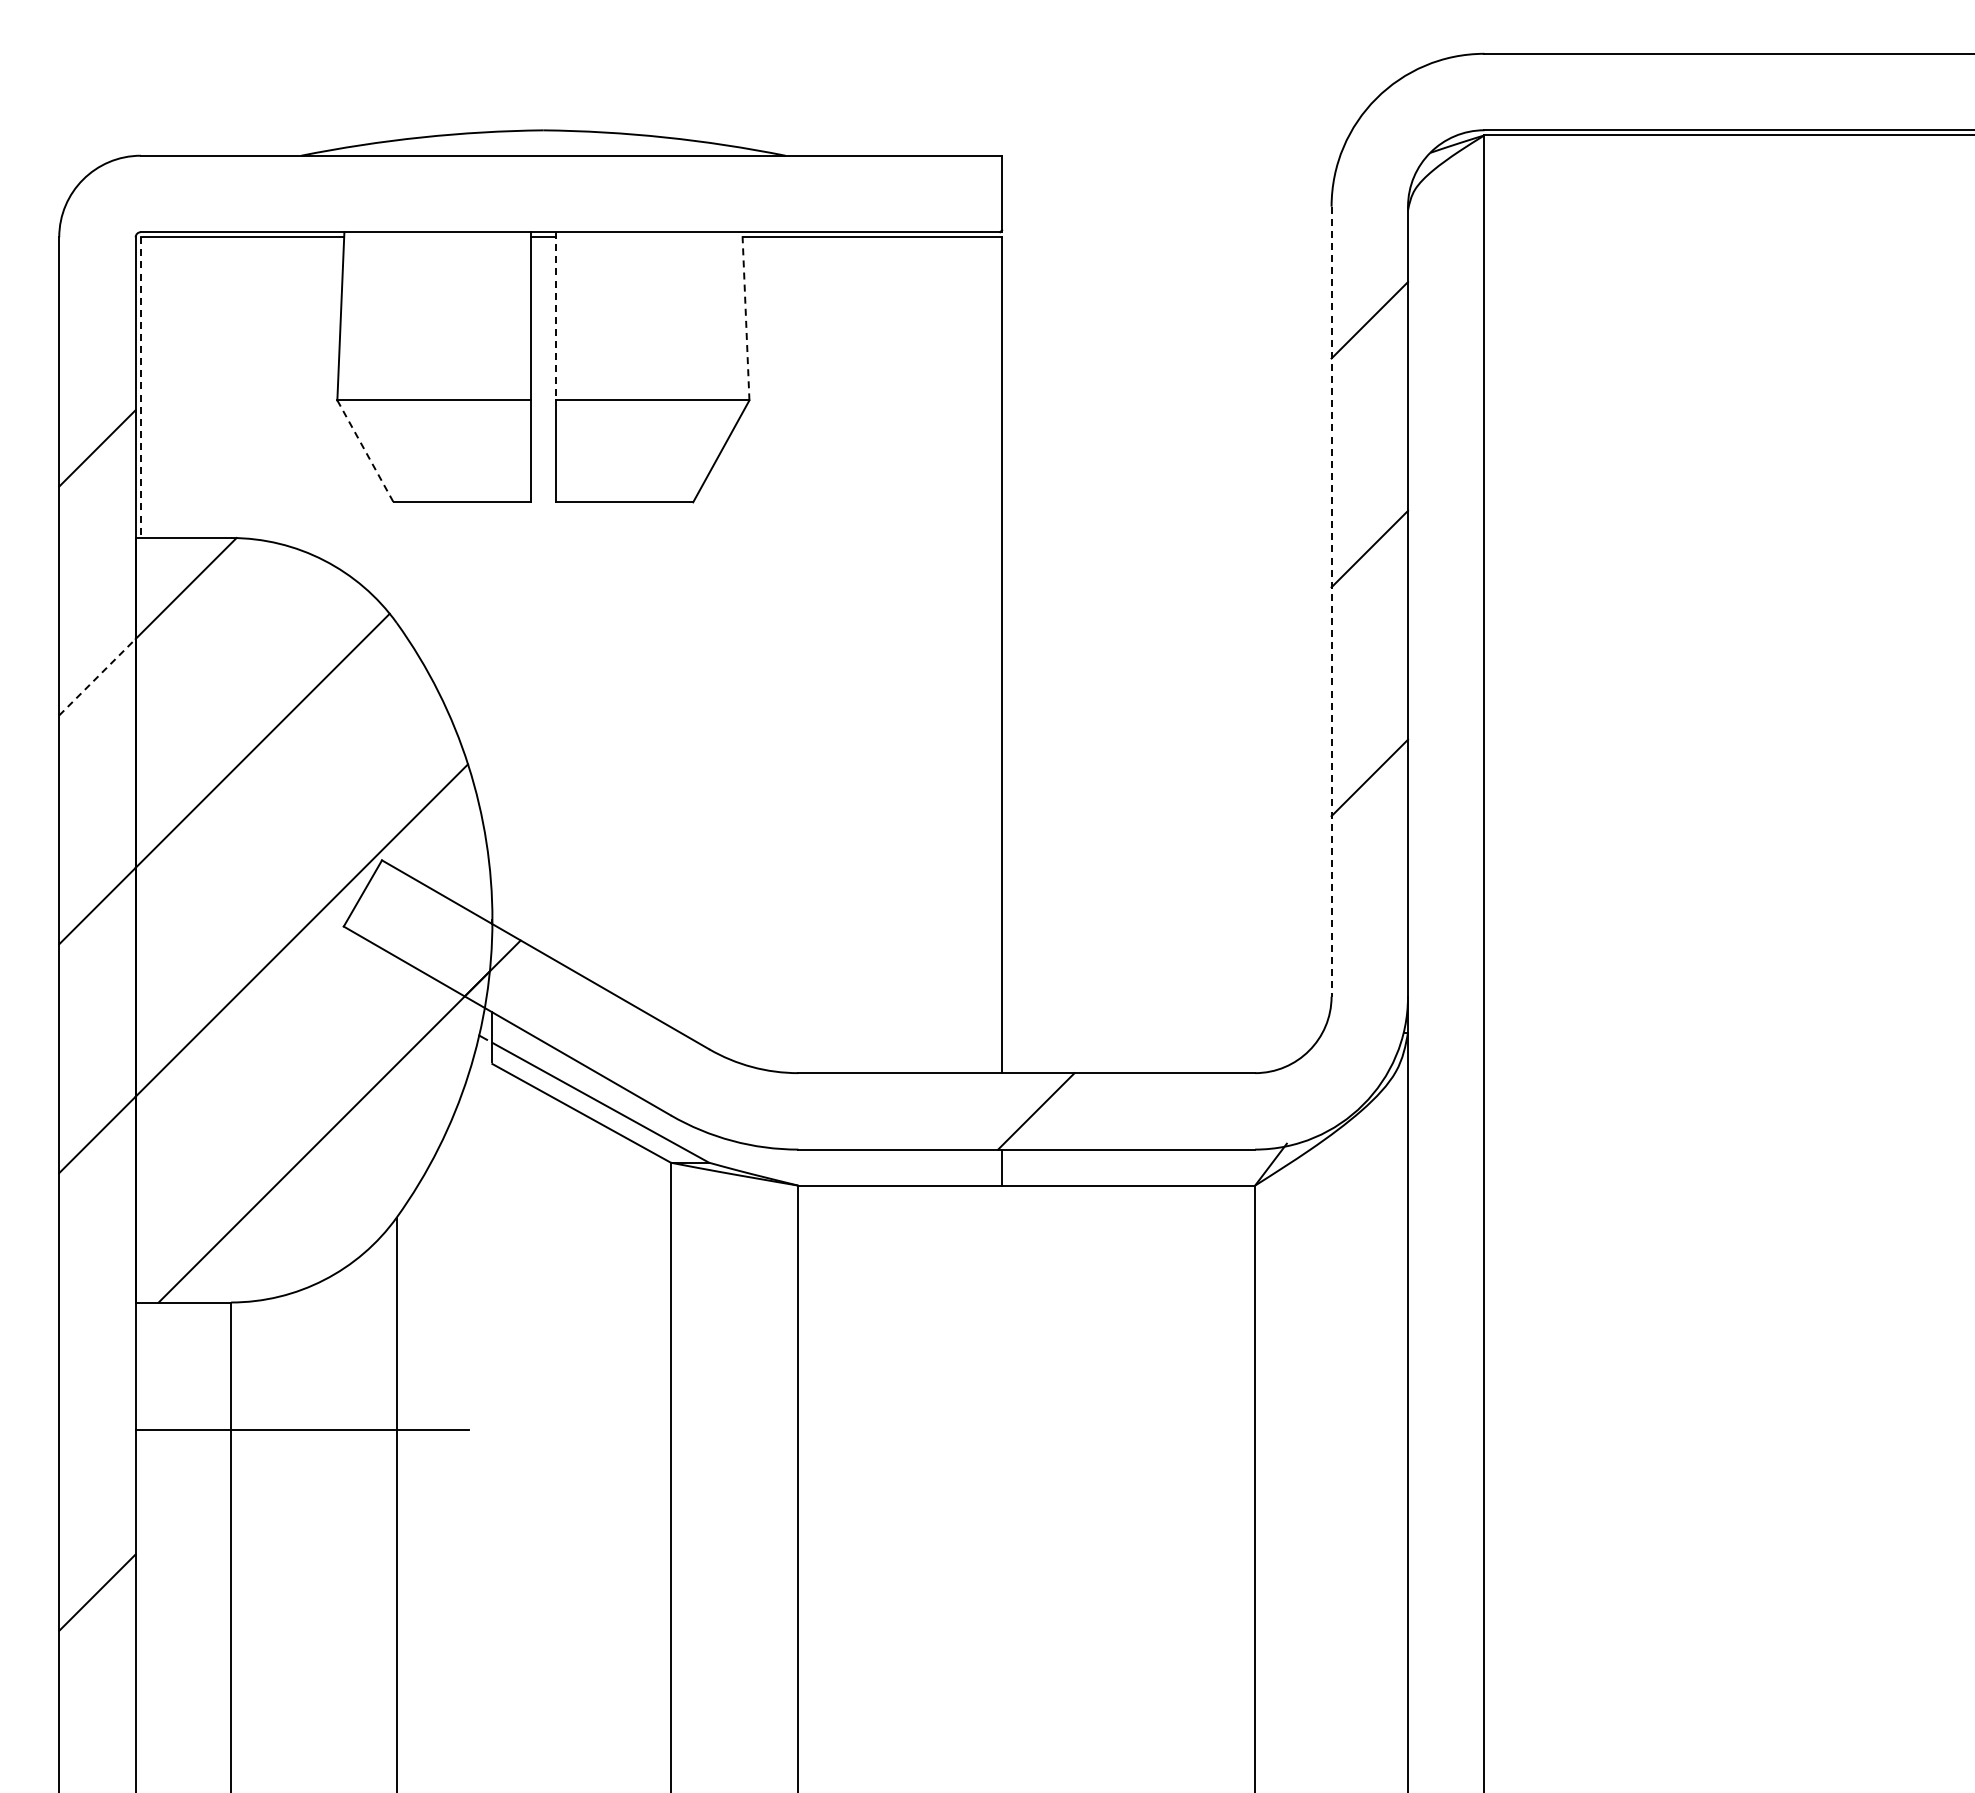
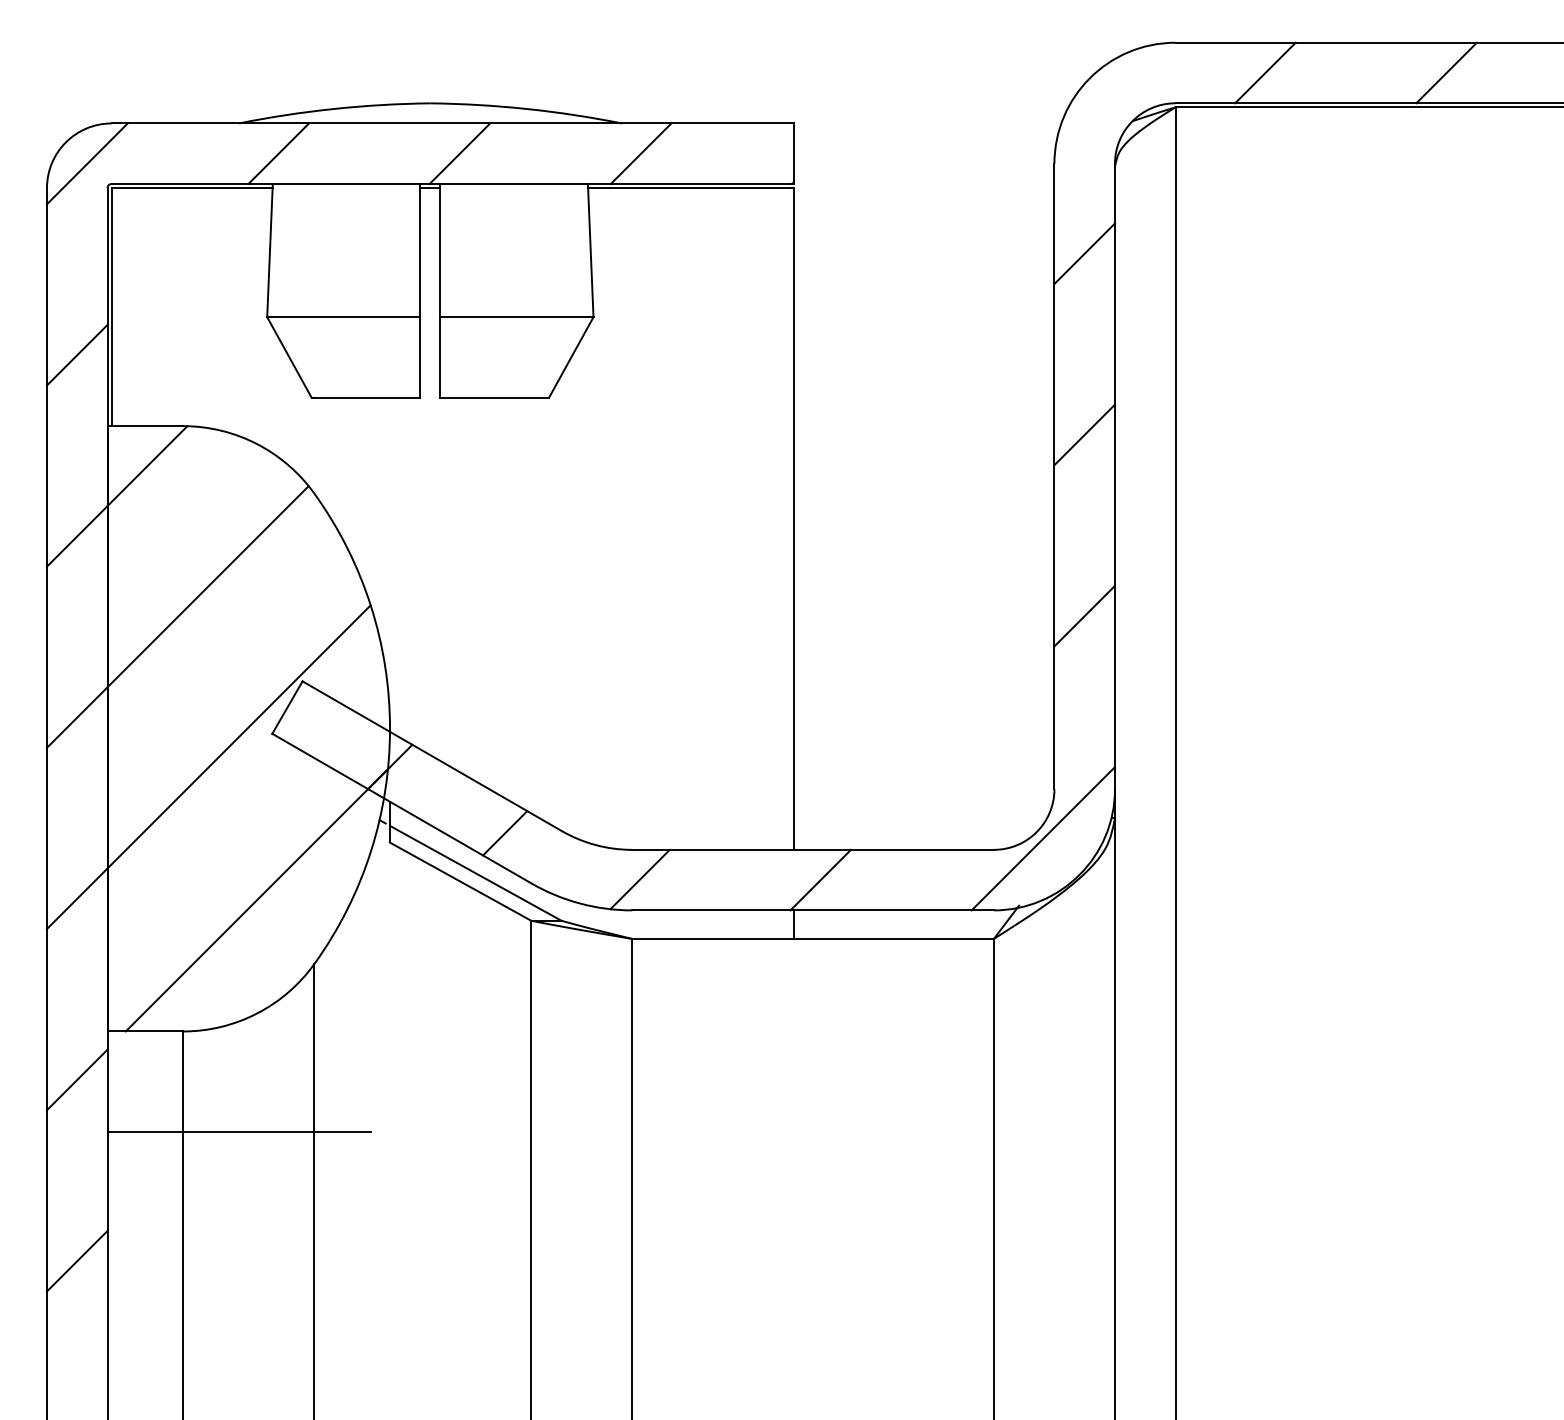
line: (1597, 91) -> (1264, 72), added
line: (1826, 91) -> (1446, 72), added
line: (351, 193) -> (278, 153), added
line: (580, 193) -> (459, 153), added
line: (809, 193) -> (641, 153), added
line: (110, 206) -> (87, 163), added
line: (745, 315) -> (590, 249), dashed -> solid
line: (556, 316) -> (440, 250), dashed -> solid
line: (140, 388) -> (111, 307), dashed -> solid
line: (365, 451) -> (289, 357), dashed -> solid
line: (1331, 601) -> (1054, 476), dashed -> solid
line: (97, 676) -> (77, 535), dashed -> solid
line: (637, 1052) -> (504, 833), added
line: (1317, 1058) -> (1043, 838), added
line: (807, 1110) -> (639, 879), added
line: (97, 1363) -> (77, 1079), added

